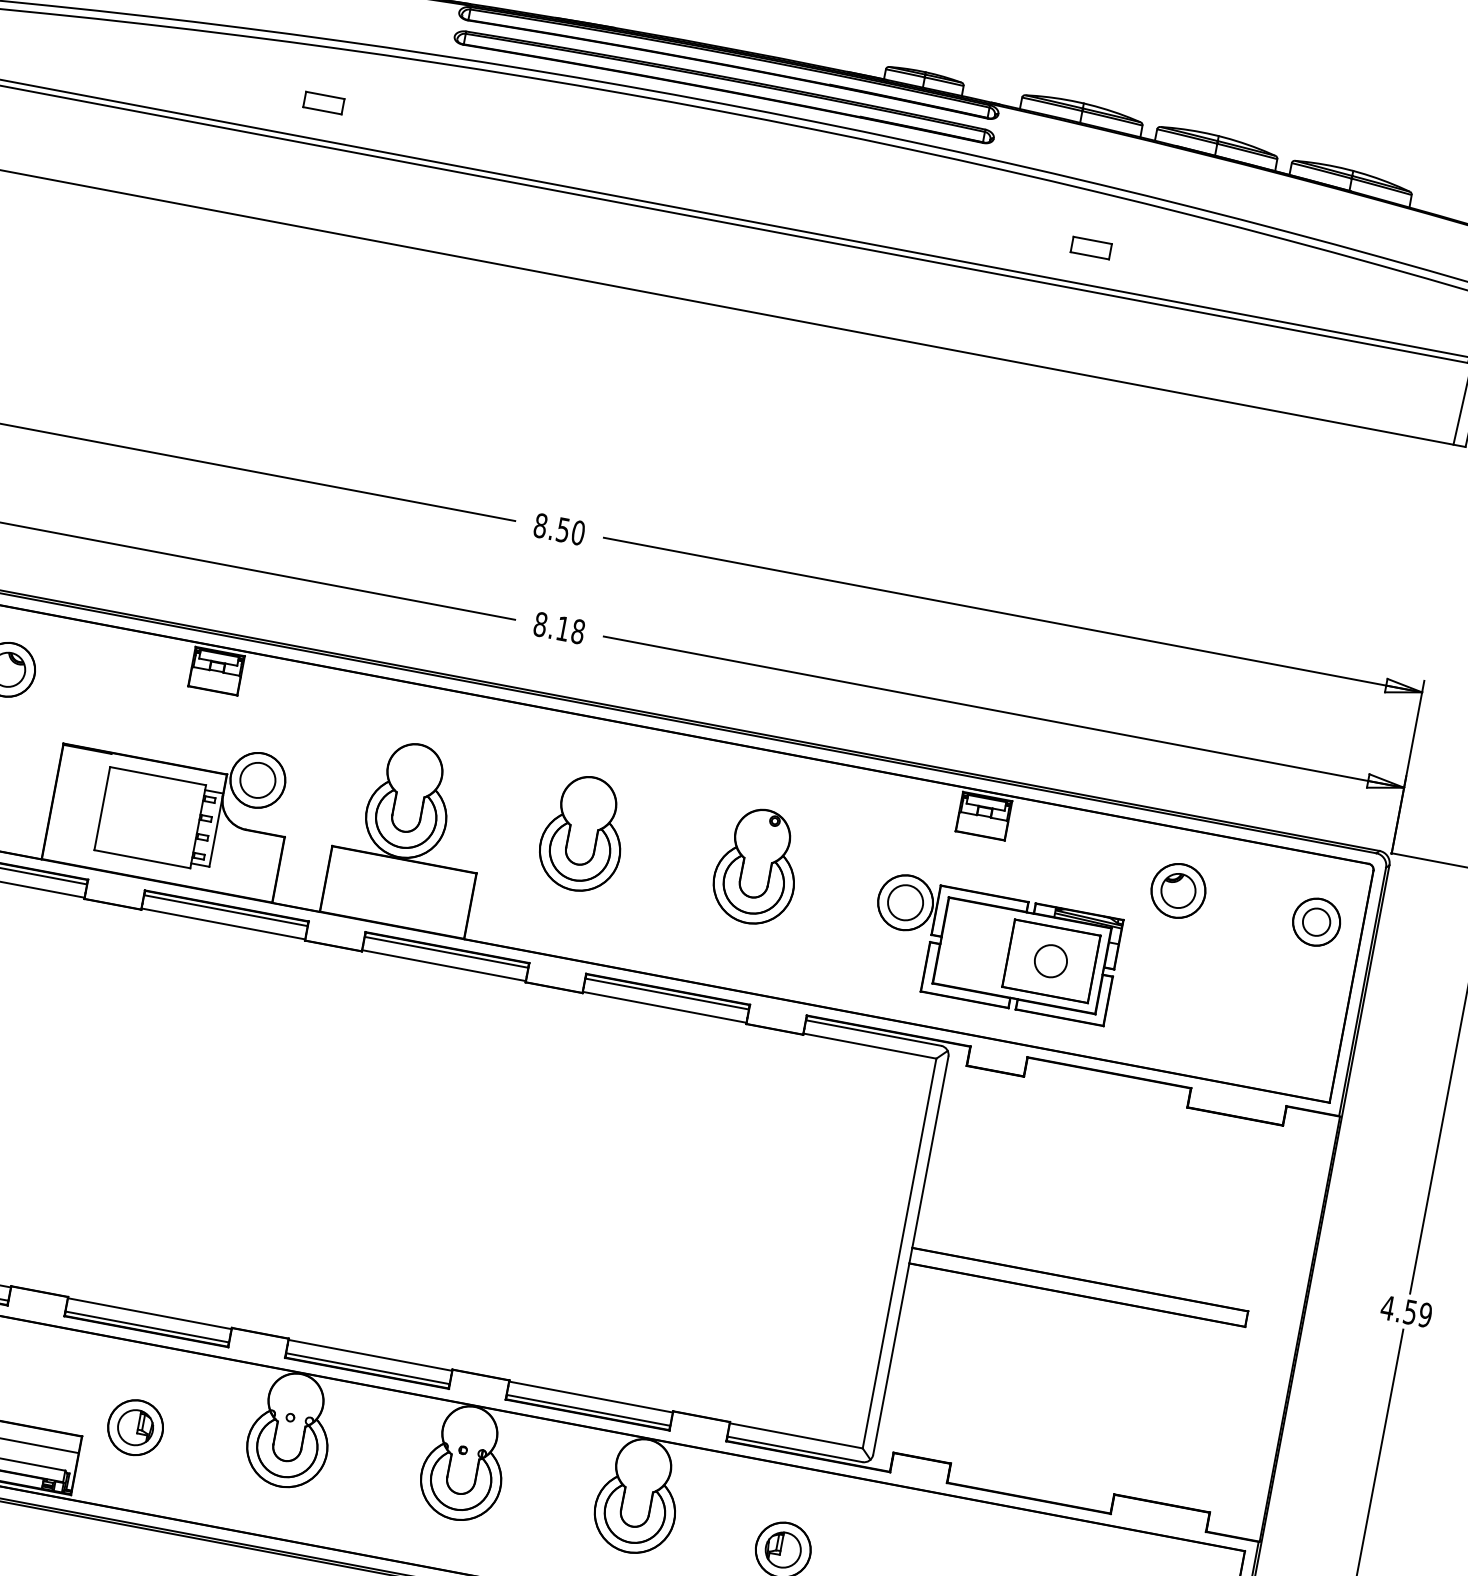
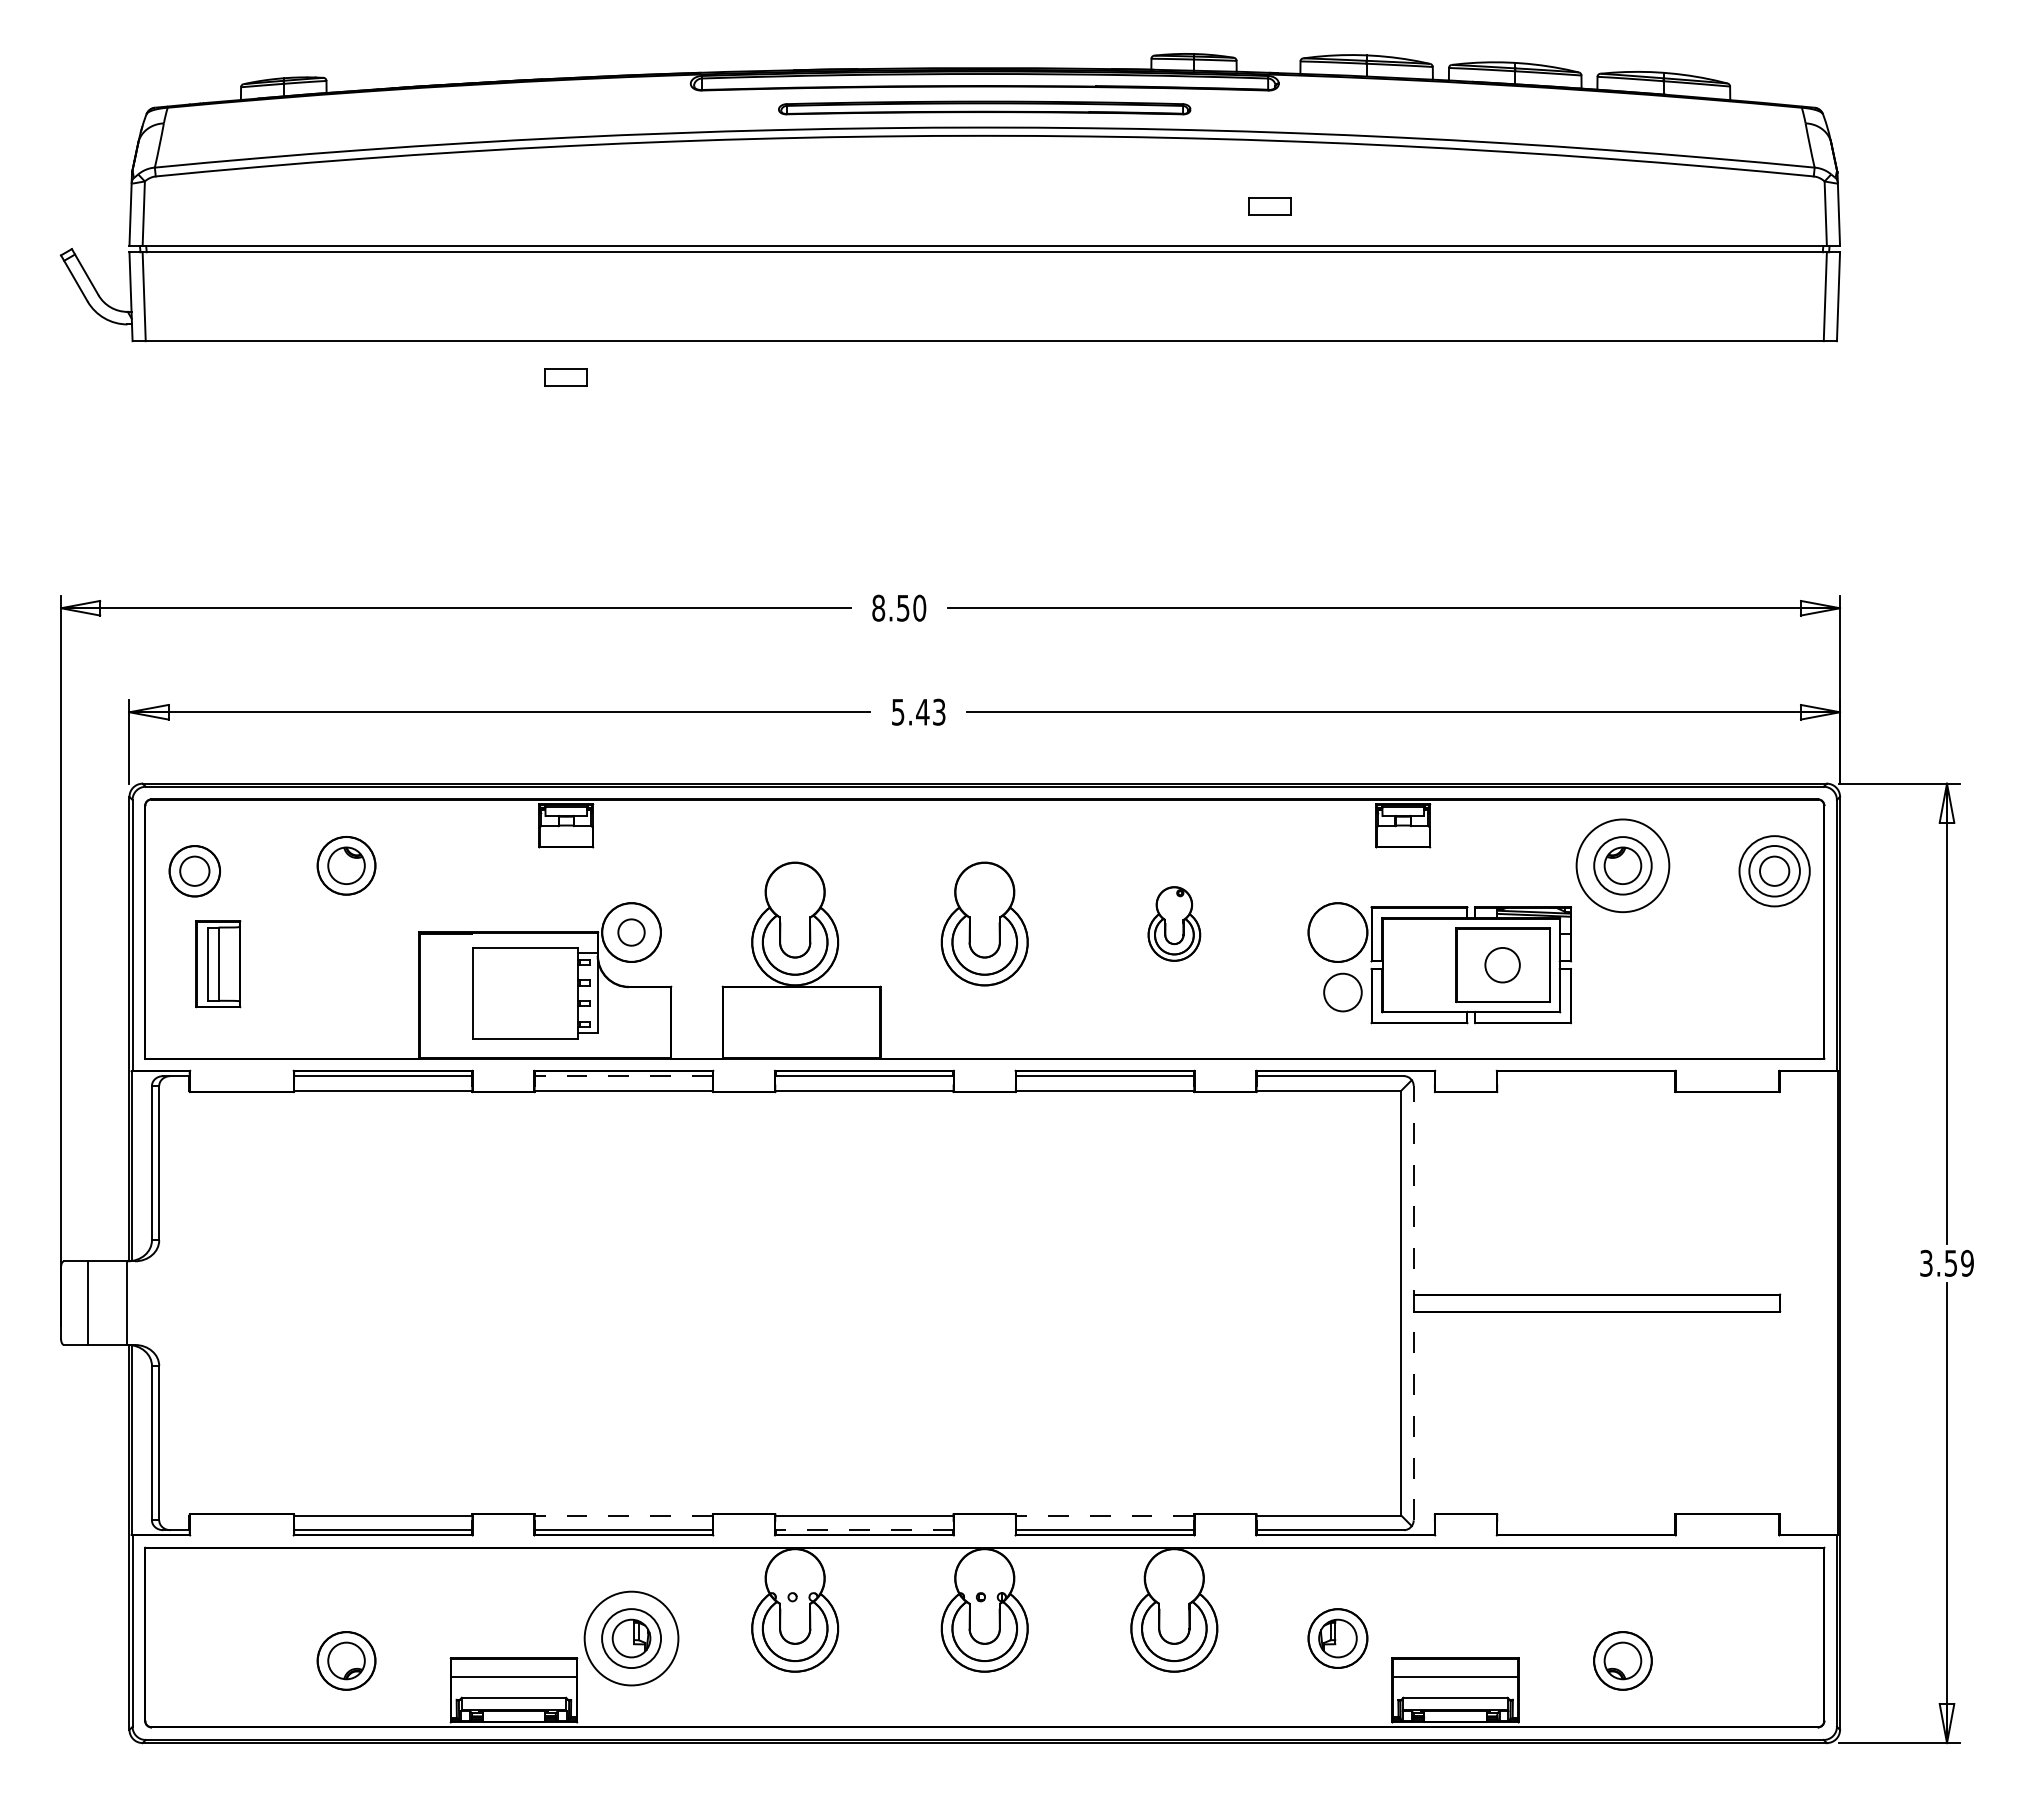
part: (724, 85) -> (984, 107), size x0.7
part: (323, 103) -> (565, 377), moved
part: (1090, 248) -> (1269, 206), moved
text: (559, 627) -> (918, 711), 8.18 -> 5.43
circle: (257, 780) -> (631, 932), size x0.7
part: (757, 866) -> (1174, 923), size x0.6
circle: (1178, 890) -> (1622, 865), size x1.6
circle: (905, 902) -> (1342, 992), moved
line: (225, 910) -> (623, 1076), solid -> dashed
circle: (1316, 922) -> (1774, 871), size x1.4
line: (910, 1255) -> (1413, 1302), solid -> dashed
text: (1388, 1307) -> (1926, 1262), 4.59 -> 3.59
line: (149, 1313) -> (623, 1515), solid -> dashed
line: (366, 1368) -> (863, 1530), solid -> dashed
line: (590, 1396) -> (1104, 1515), solid -> dashed
circle: (135, 1427) -> (631, 1638), size x1.6

